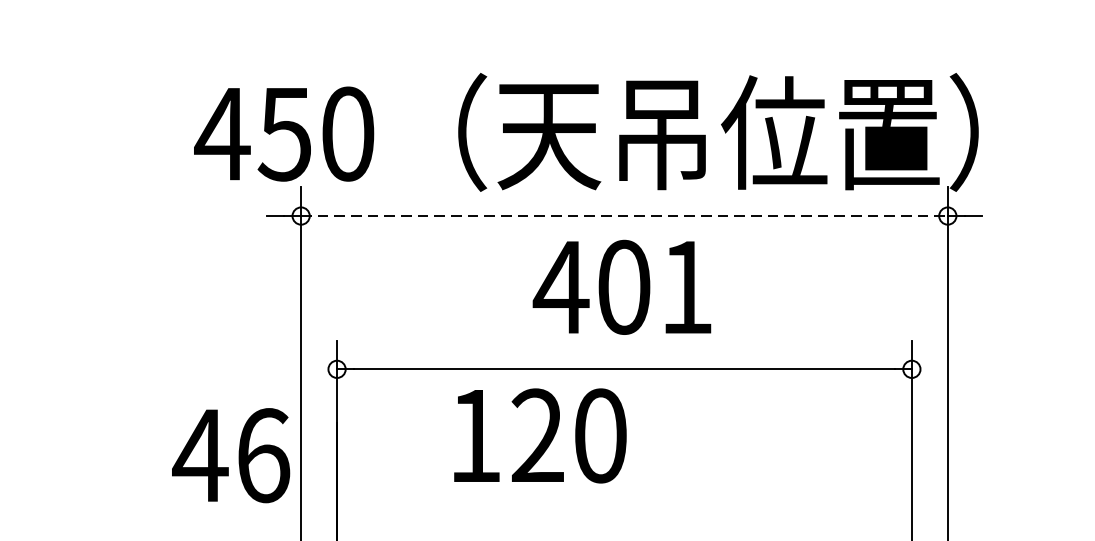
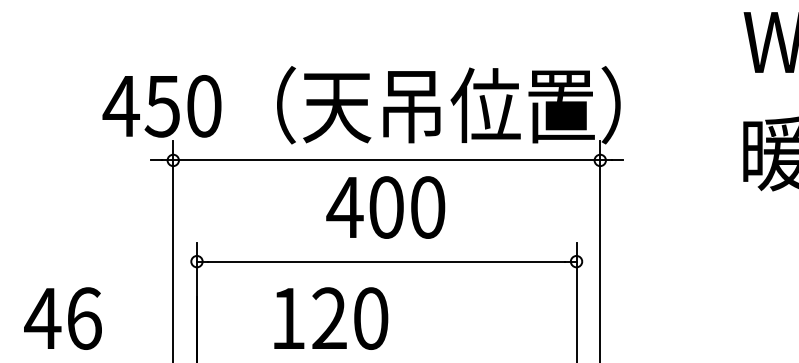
line: (625, 216) -> (387, 160), dashed -> solid
text: (687, 287) -> (428, 207), 401 -> 400
text: (540, 435) -> (331, 318), moved
text: (230, 455) -> (62, 318), moved

